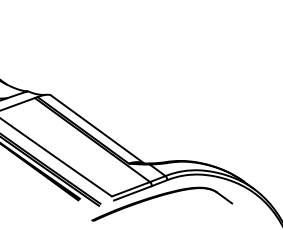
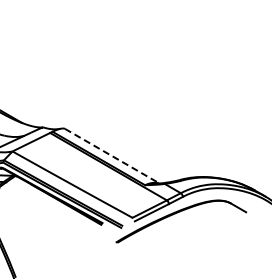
line: (97, 129) -> (112, 156), solid -> dashed

